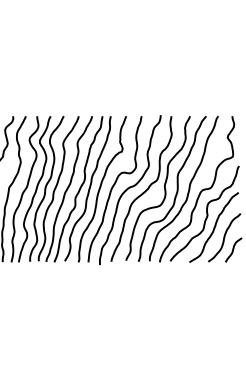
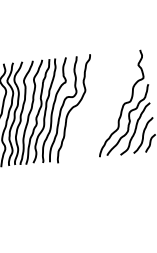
part: (164, 188) -> (97, 105), removed

